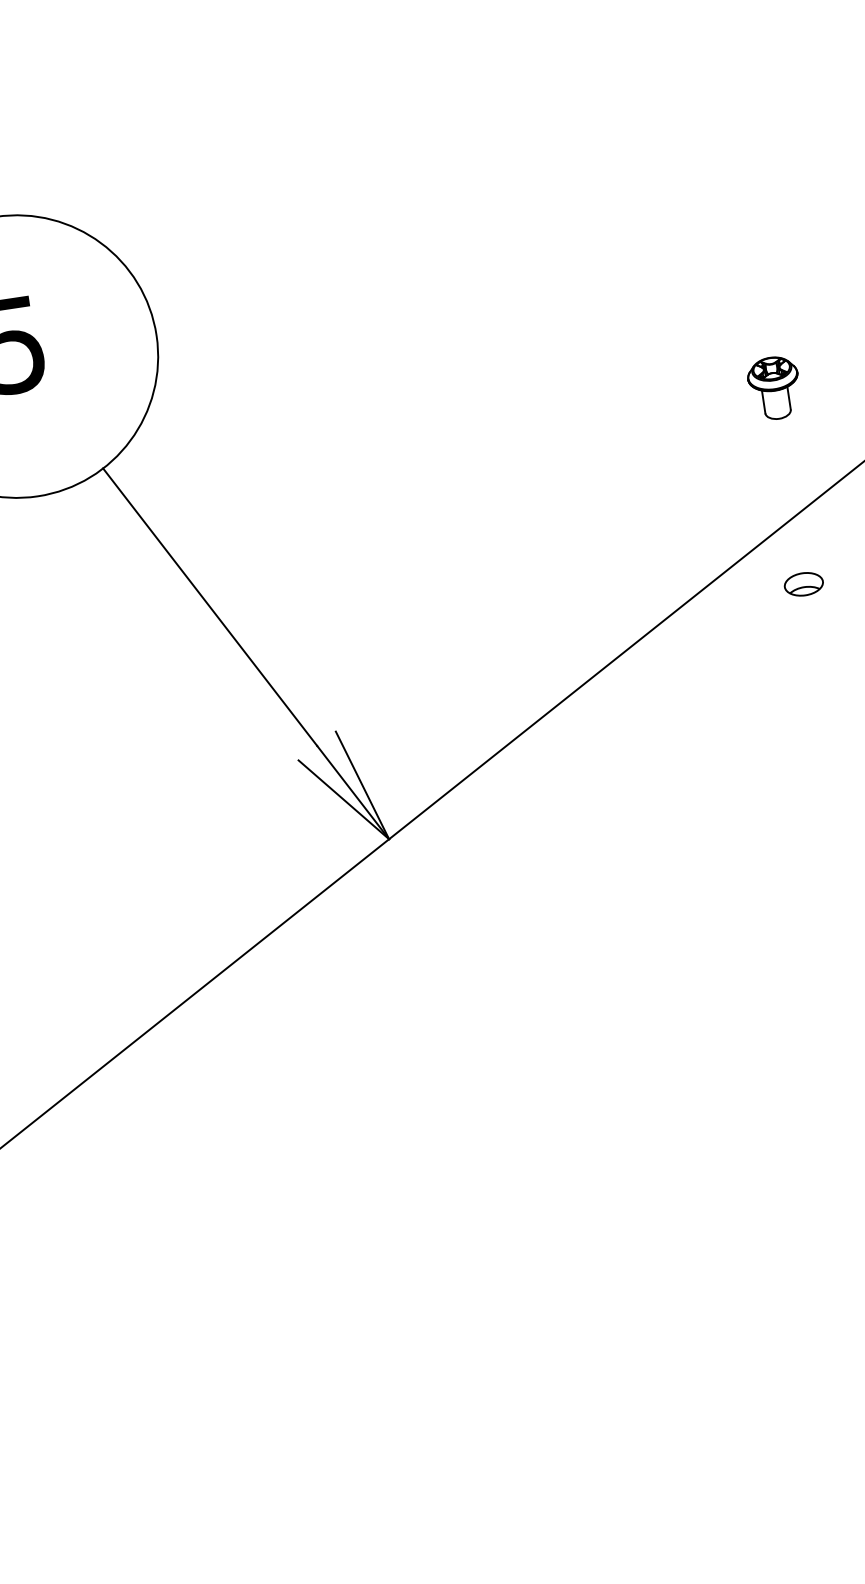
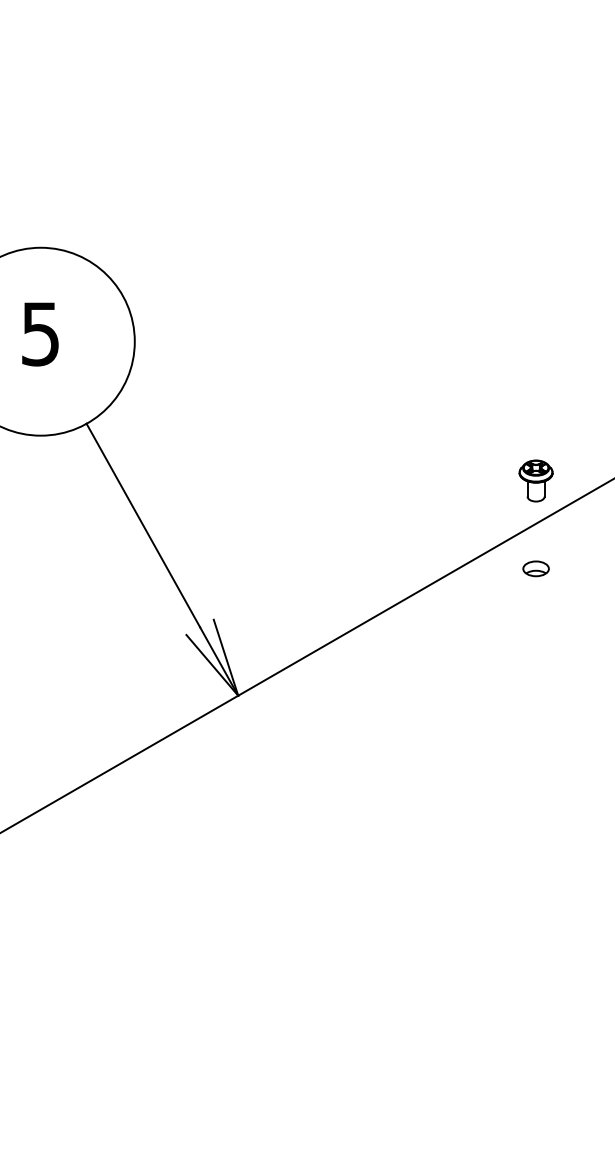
part: (773, 387) -> (535, 480), moved

